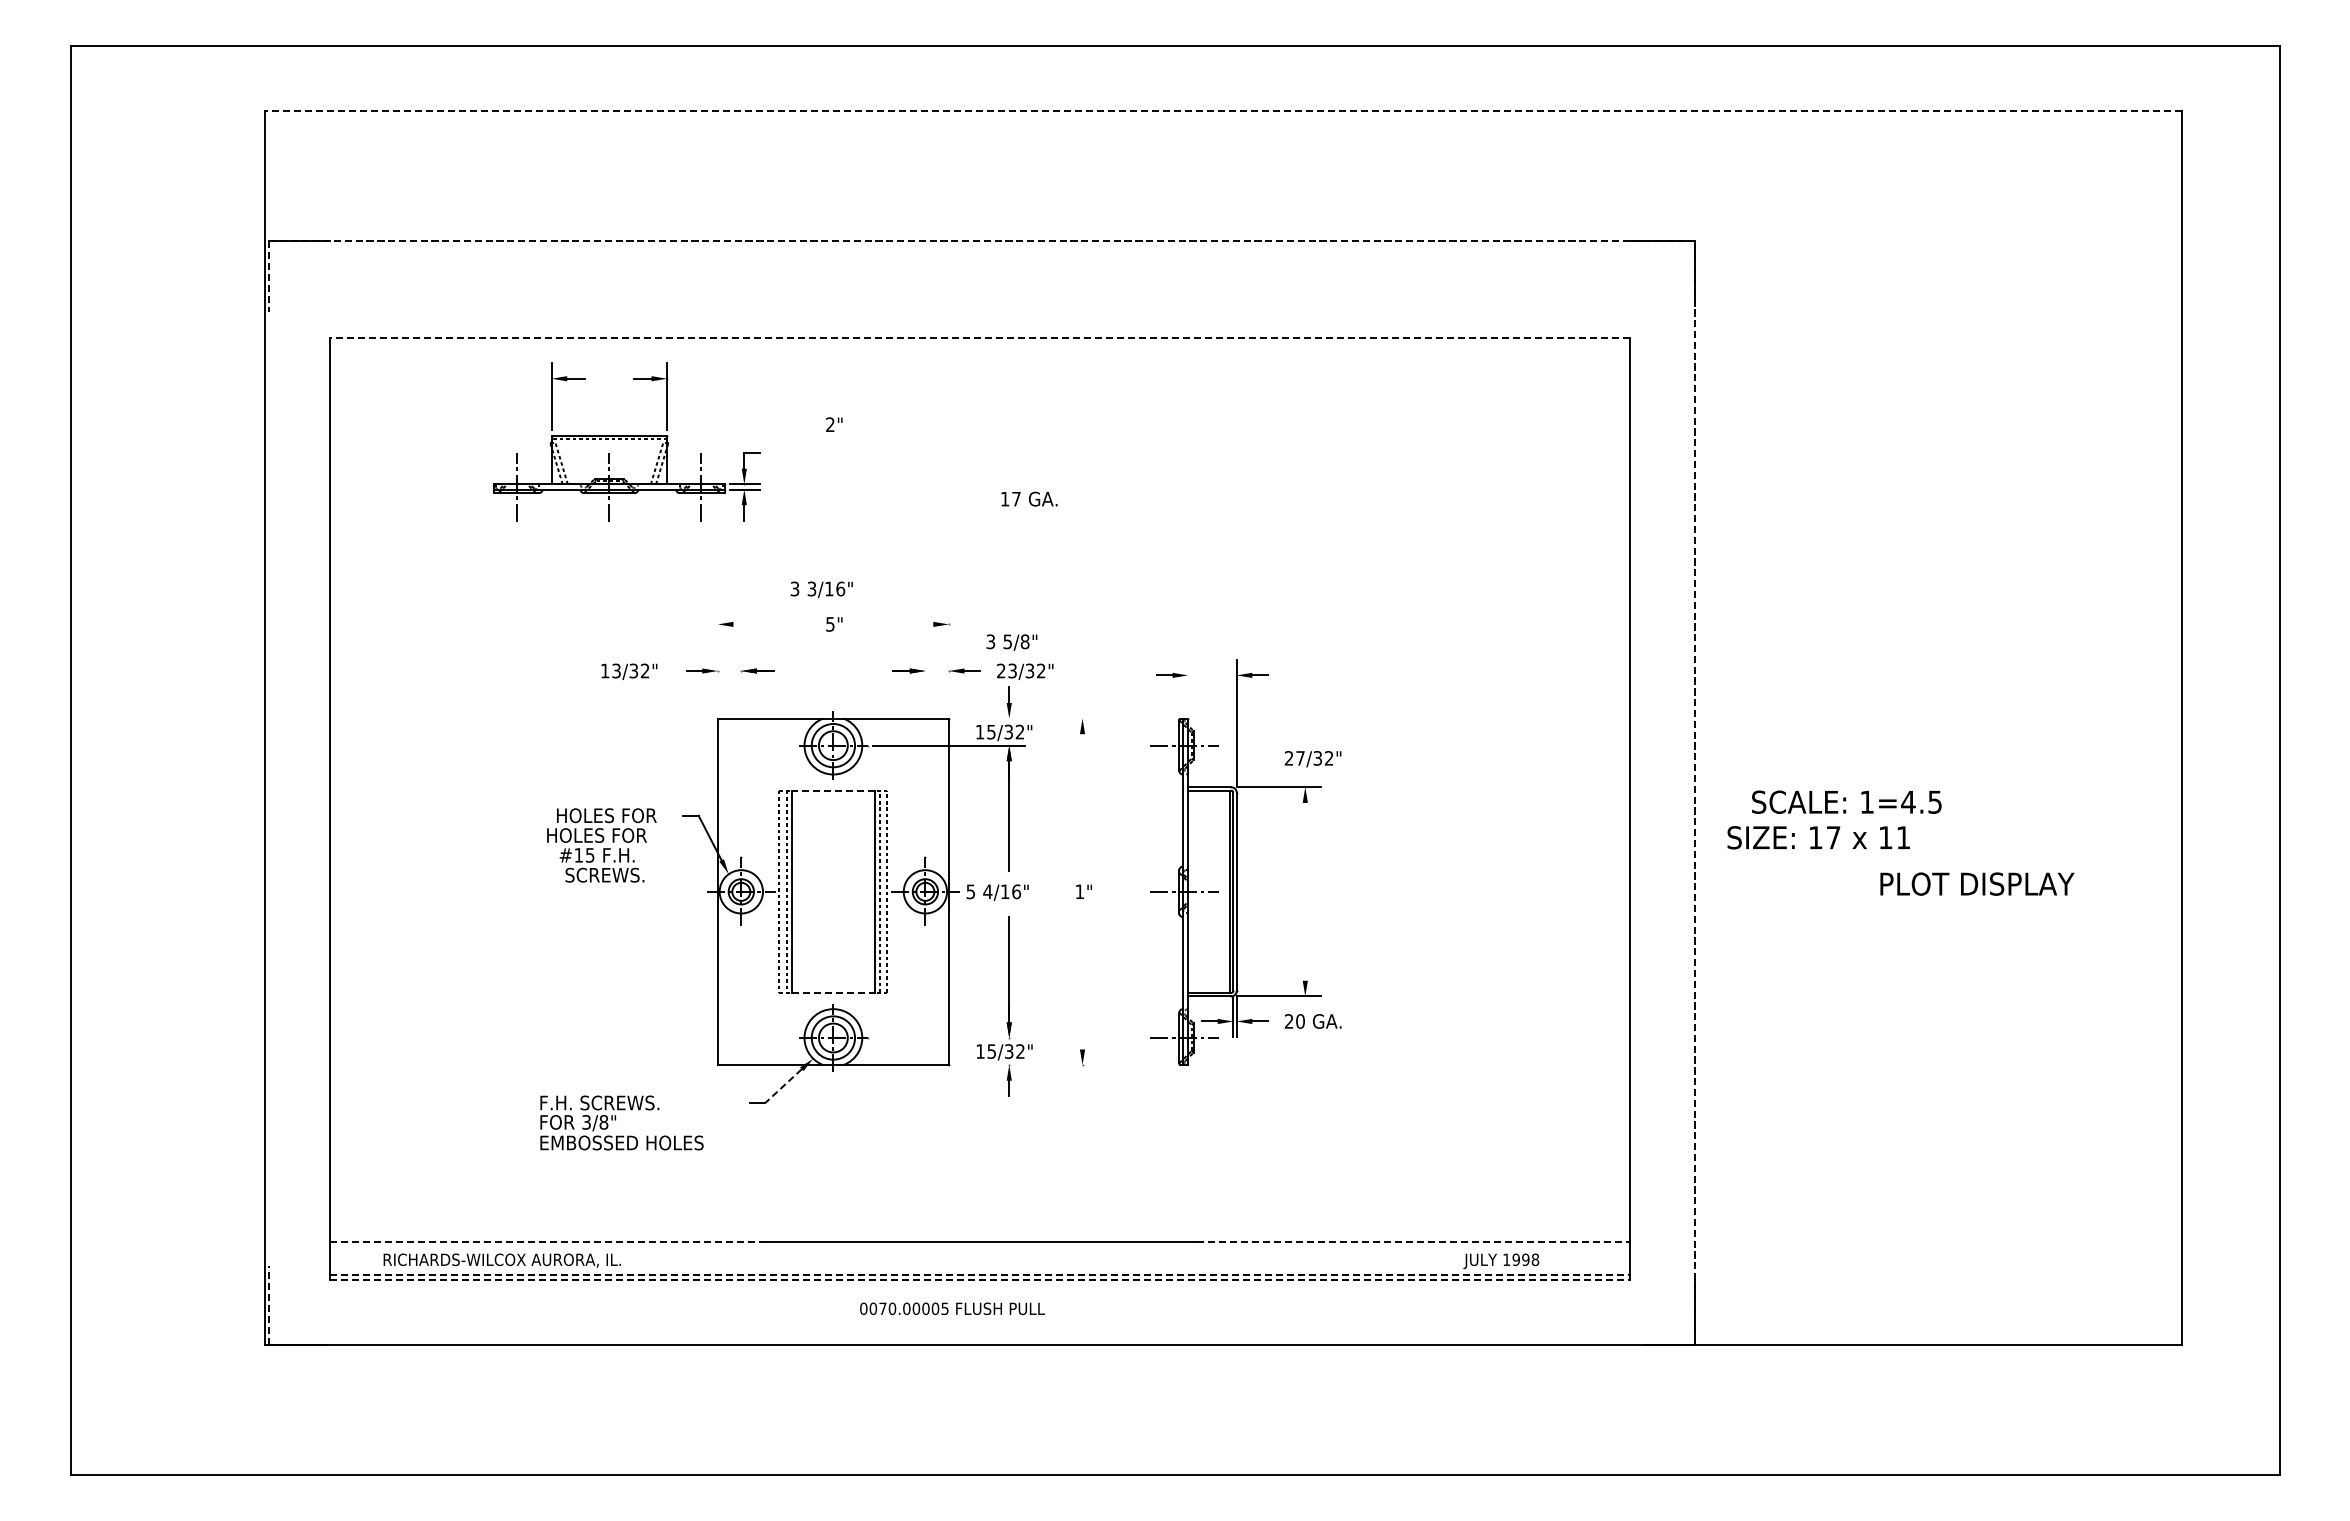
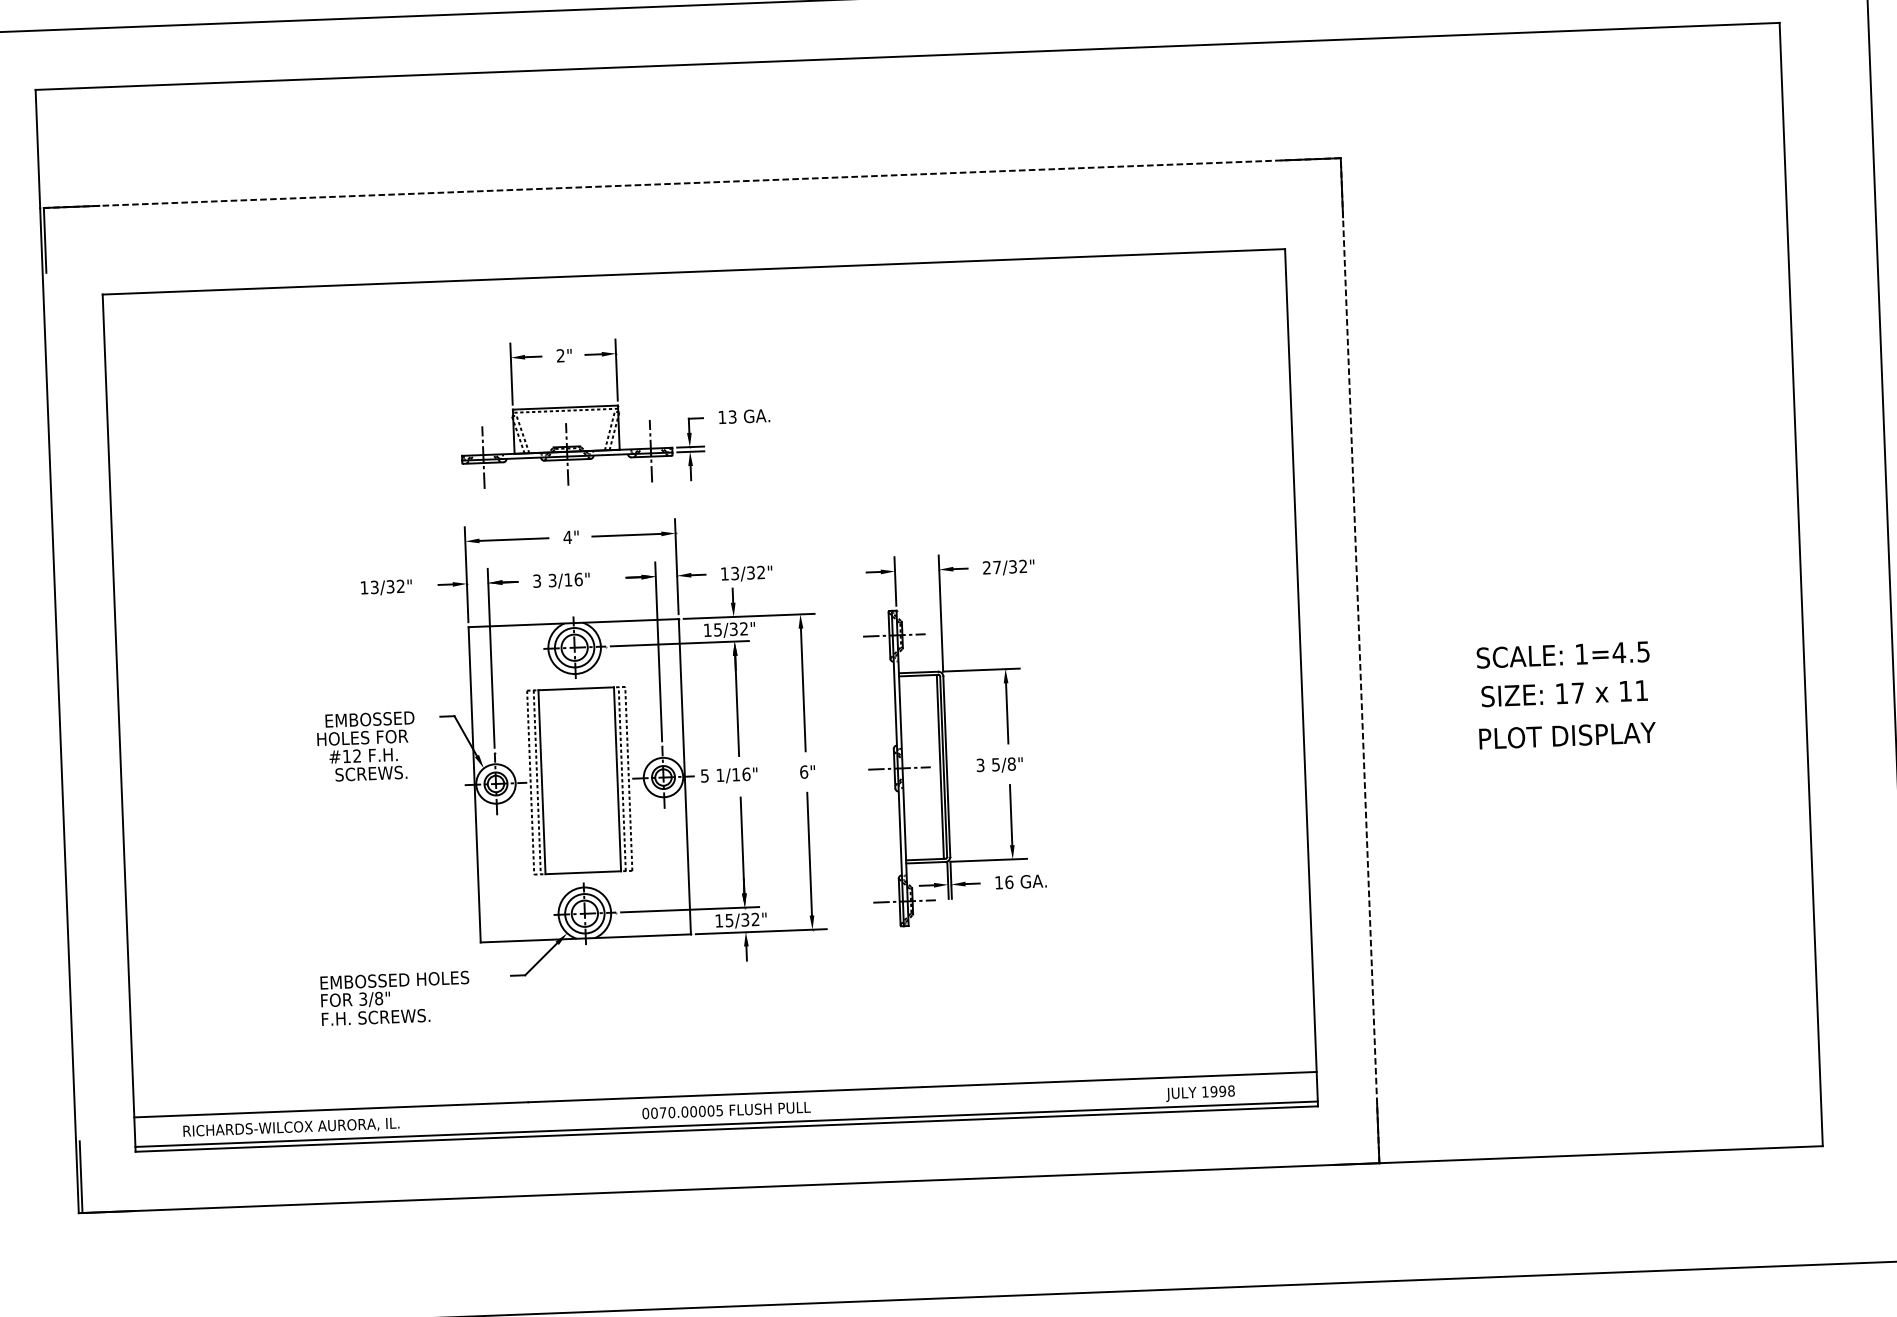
line: (1223, 110) -> (907, 56), dashed -> solid
line: (269, 276) -> (45, 240), dashed -> solid
line: (980, 338) -> (694, 272), dashed -> solid
part: (626, 441) -> (581, 412), moved
text: (1016, 498) -> (732, 416), 17 -> 13
text: (821, 589) -> (561, 580), moved
line: (771, 624) -> (514, 539), added
text: (830, 624) -> (567, 537), 5" -> 4"
line: (895, 624) -> (626, 535), added
text: (1011, 642) -> (999, 765), moved
line: (717, 660) -> (466, 574), added
line: (948, 660) -> (676, 566), added
text: (1001, 670) -> (724, 573), 23/32" -> 13/32"
line: (1188, 686) -> (895, 581), added
line: (1026, 718) -> (749, 616), added
line: (741, 753) -> (491, 658), added
line: (925, 753) -> (658, 651), added
text: (1312, 759) -> (1008, 568), moved
line: (833, 790) -> (576, 688), dashed -> solid
line: (1082, 801) -> (803, 689), added
text: (1846, 801) -> (1562, 654), moved
text: (607, 815) -> (371, 719), HOLES FOR -> EMBOSSED
line: (1305, 835) -> (1007, 712), added
text: (1818, 837) -> (1564, 693), moved
text: (590, 855) -> (357, 756), #15 -> #12
text: (1977, 883) -> (1567, 735), moved
text: (987, 891) -> (719, 775), 4/16" -> 1/16"
text: (1079, 891) -> (803, 771), 1" -> 6"
line: (1305, 947) -> (1011, 814), added
line: (1082, 981) -> (809, 853), added
line: (833, 992) -> (583, 872), dashed -> solid
text: (1294, 1021) -> (1003, 882), 20 -> 16
line: (948, 1038) -> (689, 910), added
line: (1026, 1065) -> (761, 932), added
line: (783, 1086) -> (541, 959), dashed -> solid
text: (622, 1102) -> (395, 979), F.H. SCREWS. -> EMBOSSED HOLES
text: (622, 1142) -> (396, 1016), EMBOSSED HOLES -> F.H. SCREWS.
line: (546, 1242) -> (330, 1109), dashed -> solid
line: (1413, 1242) -> (1119, 1079), dashed -> solid
line: (980, 1274) -> (727, 1123), dashed -> solid
line: (980, 1280) -> (727, 1129), dashed -> solid
line: (269, 1305) -> (81, 1176), dashed -> solid
text: (952, 1308) -> (726, 1110), moved

